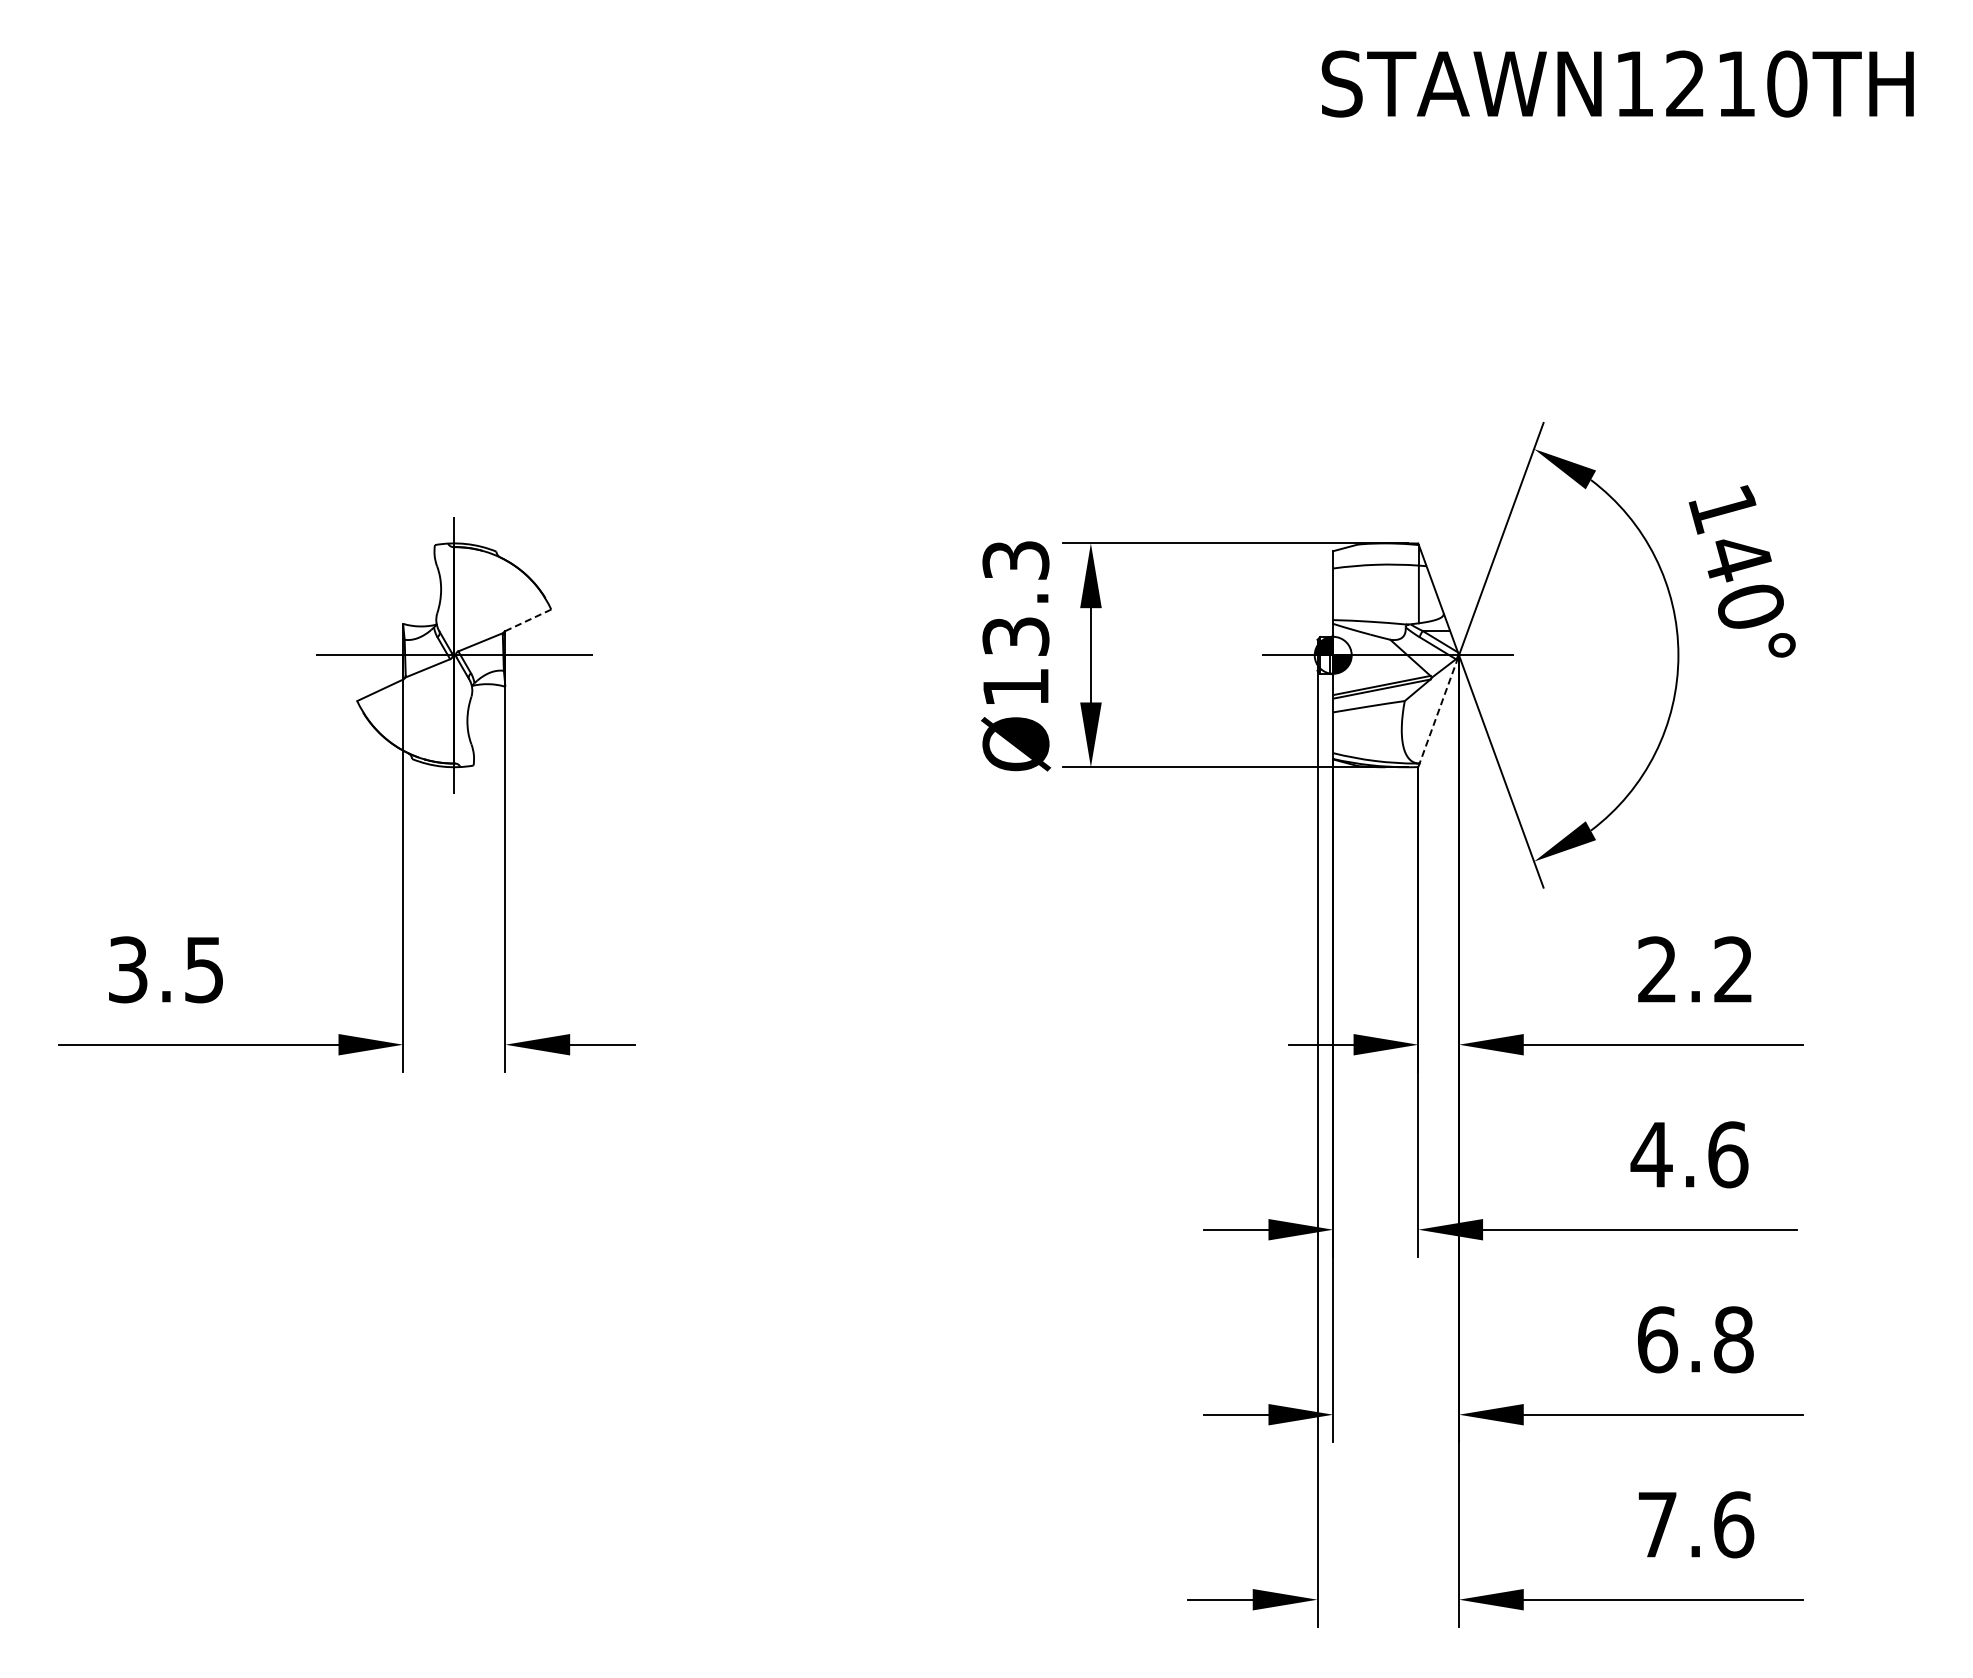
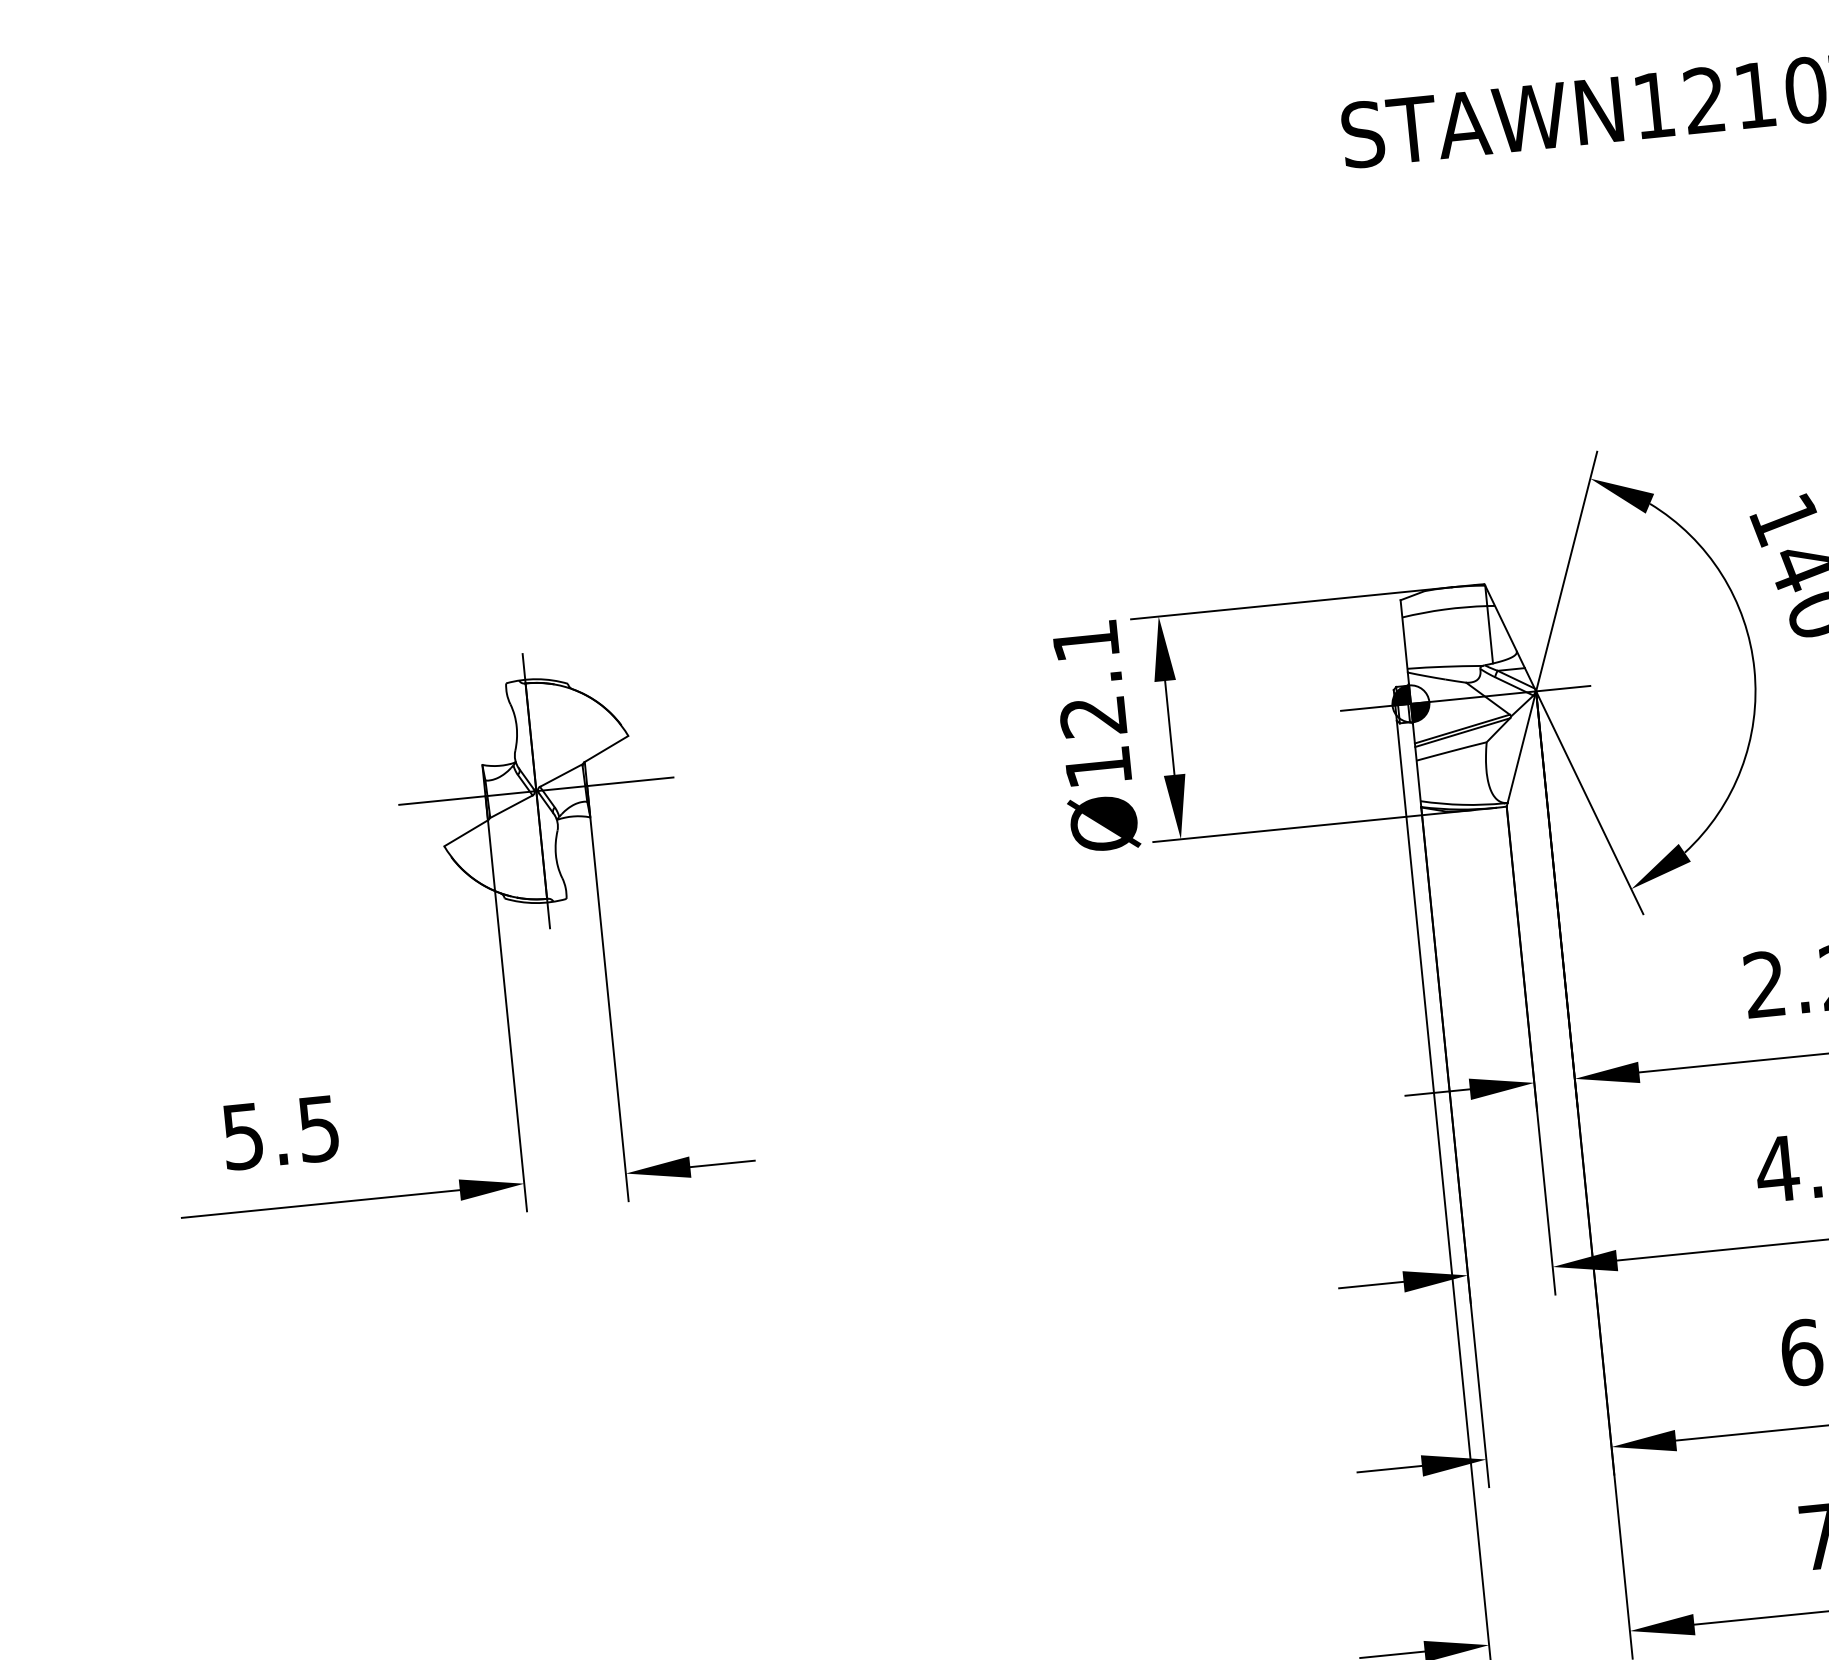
text: (1015, 598) -> (1089, 678), Ø13.3 -> Ø12.1
line: (527, 620) -> (605, 749), dashed -> solid
line: (1438, 710) -> (1521, 748), dashed -> solid
text: (128, 969) -> (243, 1136), 3.5 -> 5.5

